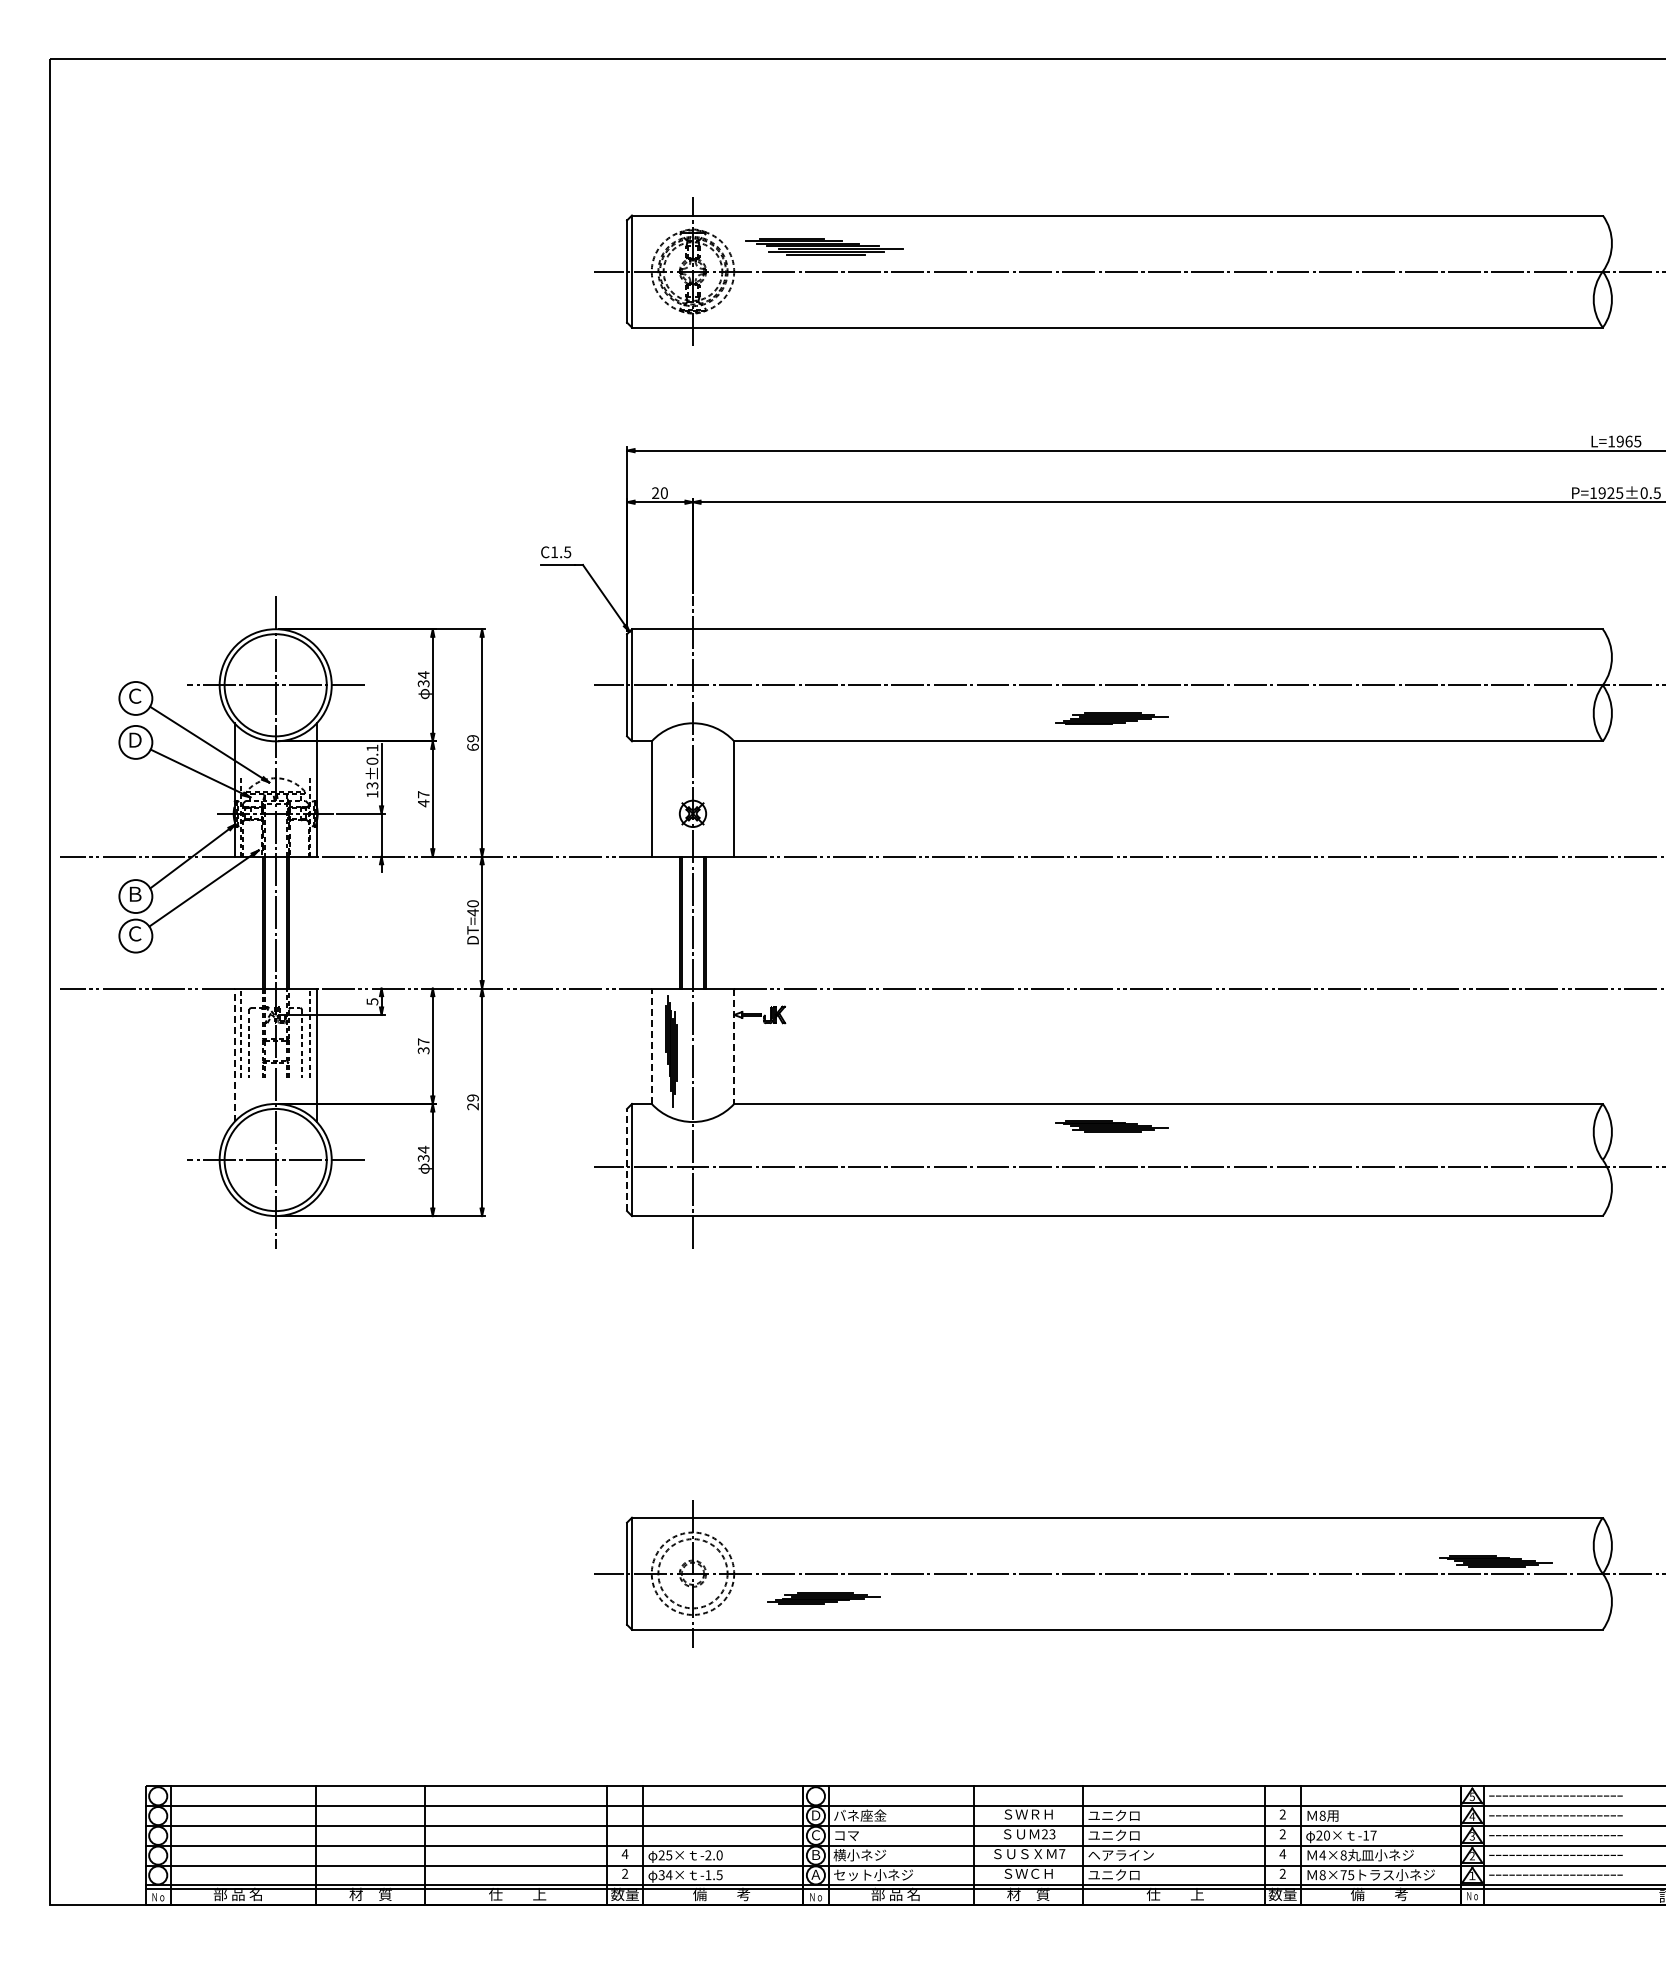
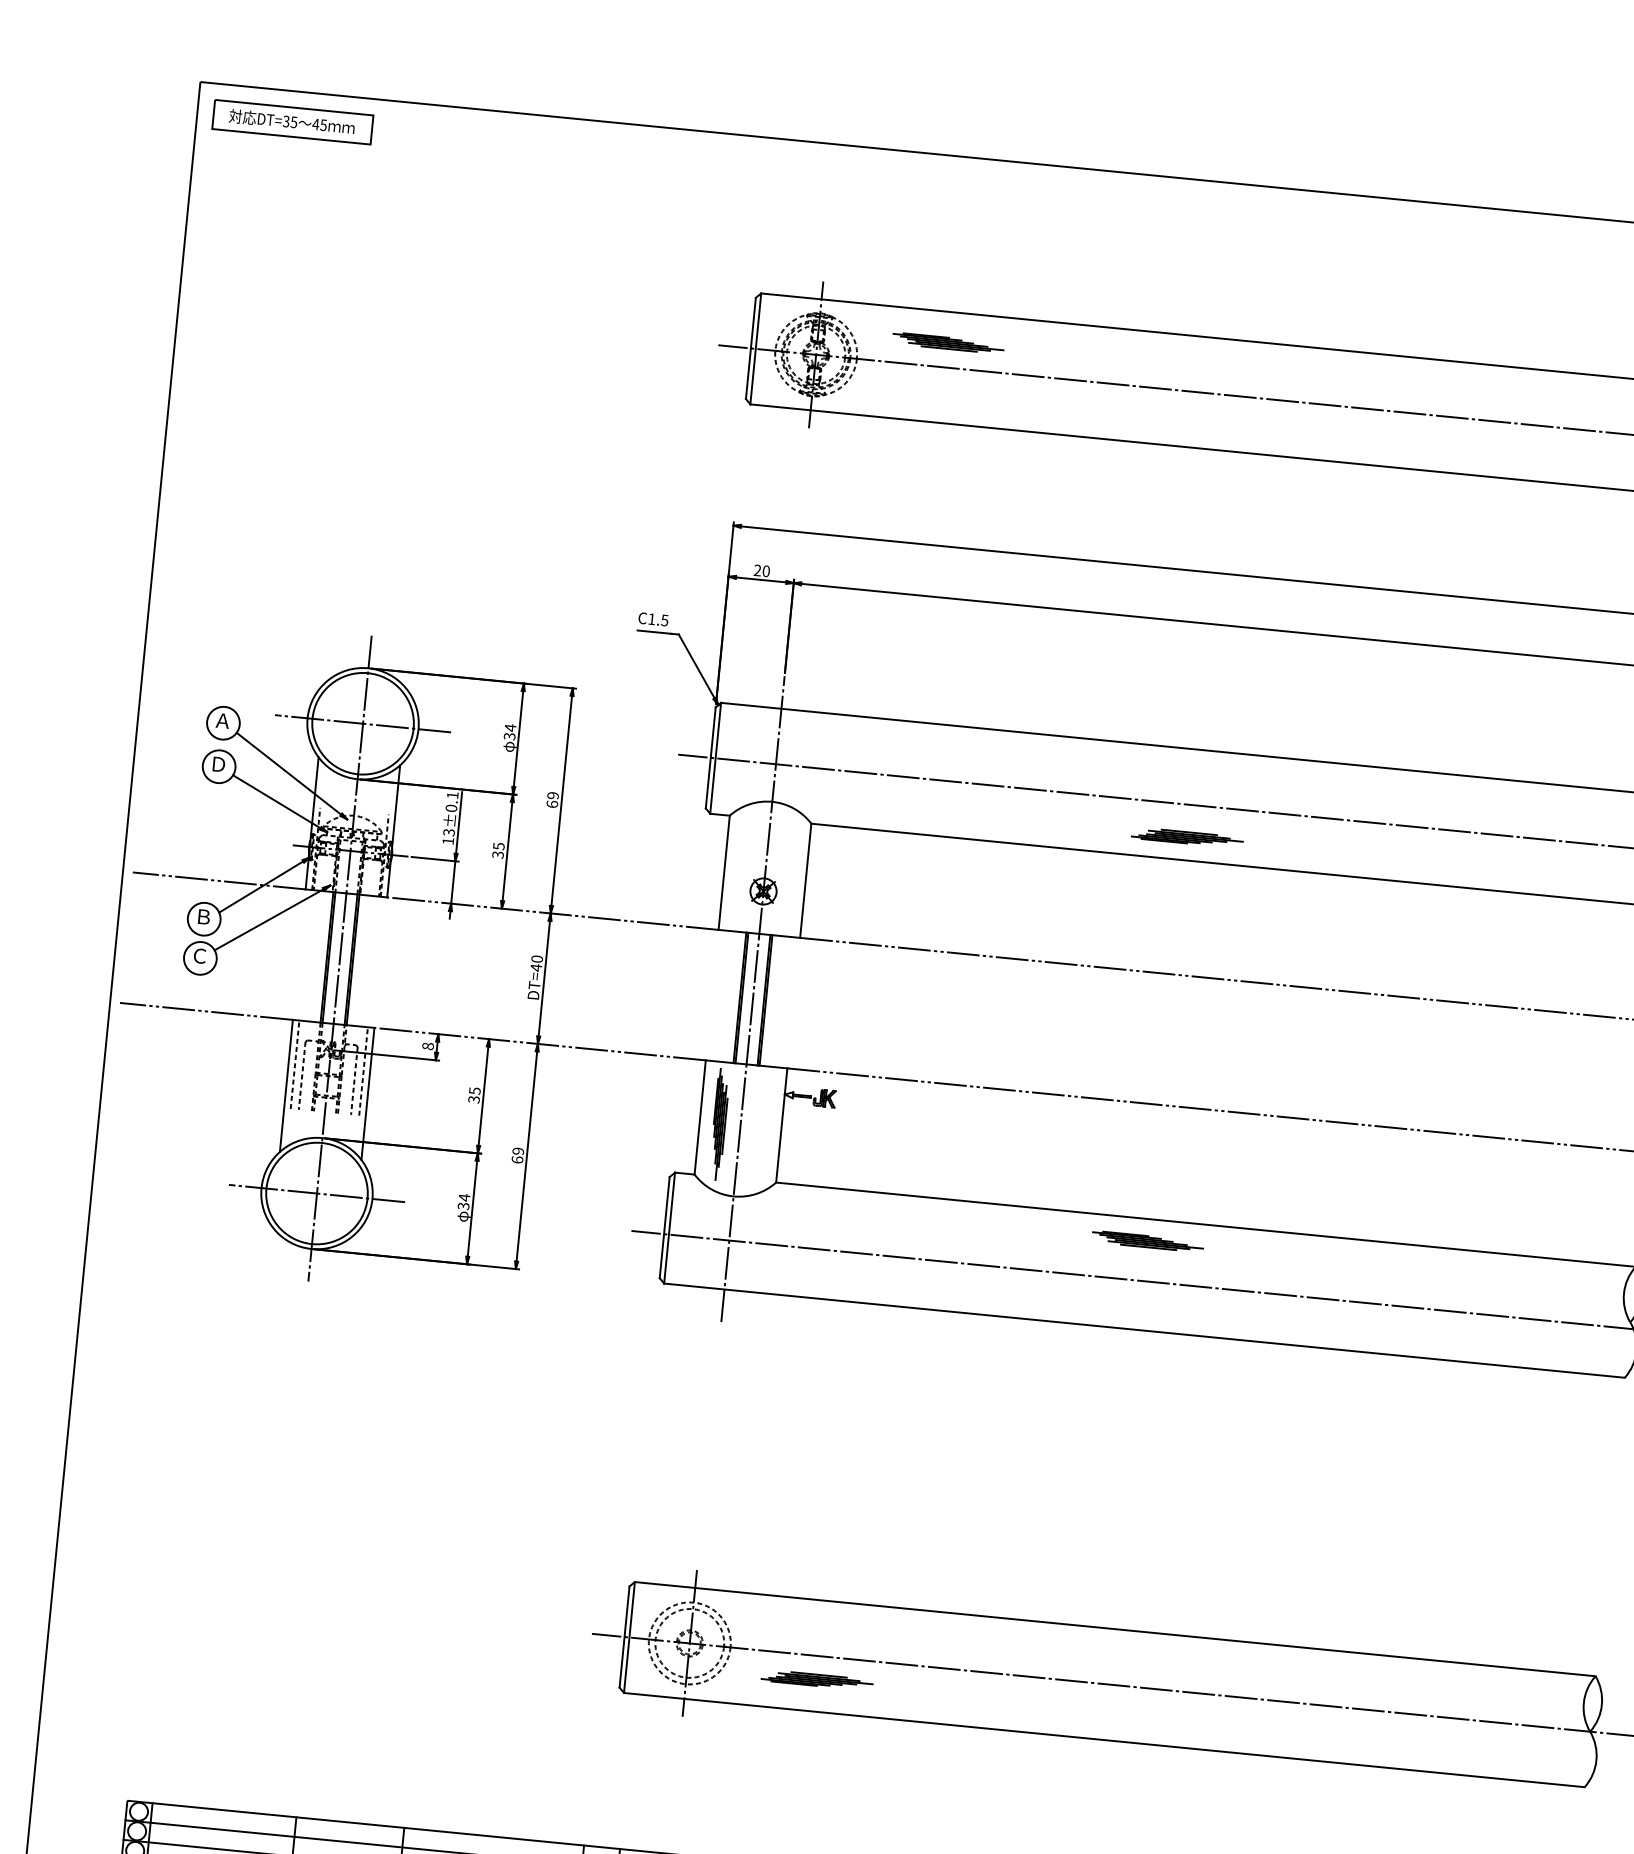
part: (145, 89) -> (292, 121), added
part: (823, 247) -> (947, 343), size x0.71
text: (134, 695) -> (222, 720), Ｃ -> Ａ
text: (423, 799) -> (498, 851), 47 -> 35
text: (372, 1001) -> (428, 1046), 5 -> 8
text: (423, 1041) -> (474, 1090), 37 -> 35
line: (651, 1046) -> (699, 1117), dashed -> solid
line: (734, 1046) -> (782, 1125), dashed -> solid
line: (234, 1055) -> (286, 1086), dashed -> solid
text: (472, 1106) -> (516, 1159), 29 -> 69
line: (627, 1159) -> (665, 1227), dashed -> solid
part: (1495, 1561) -> (1485, 1709), removed

